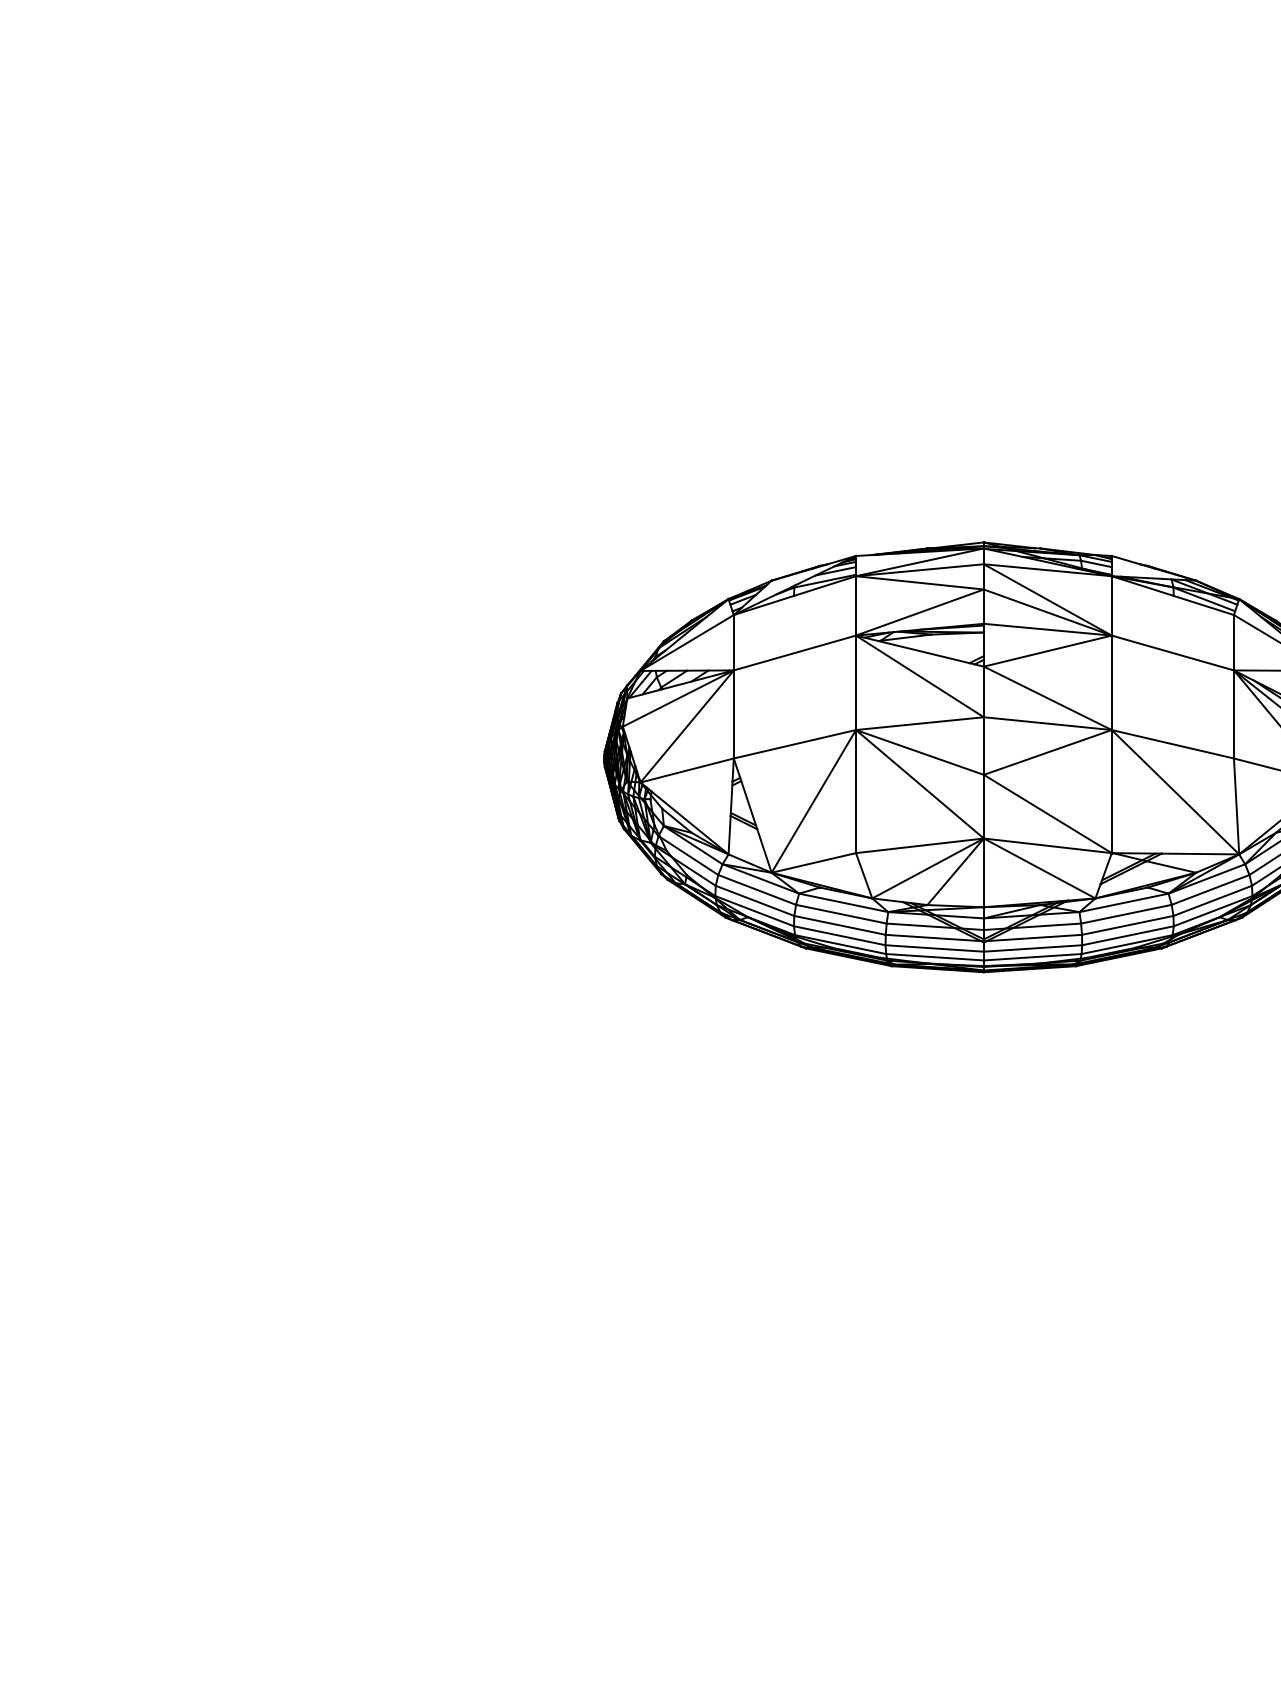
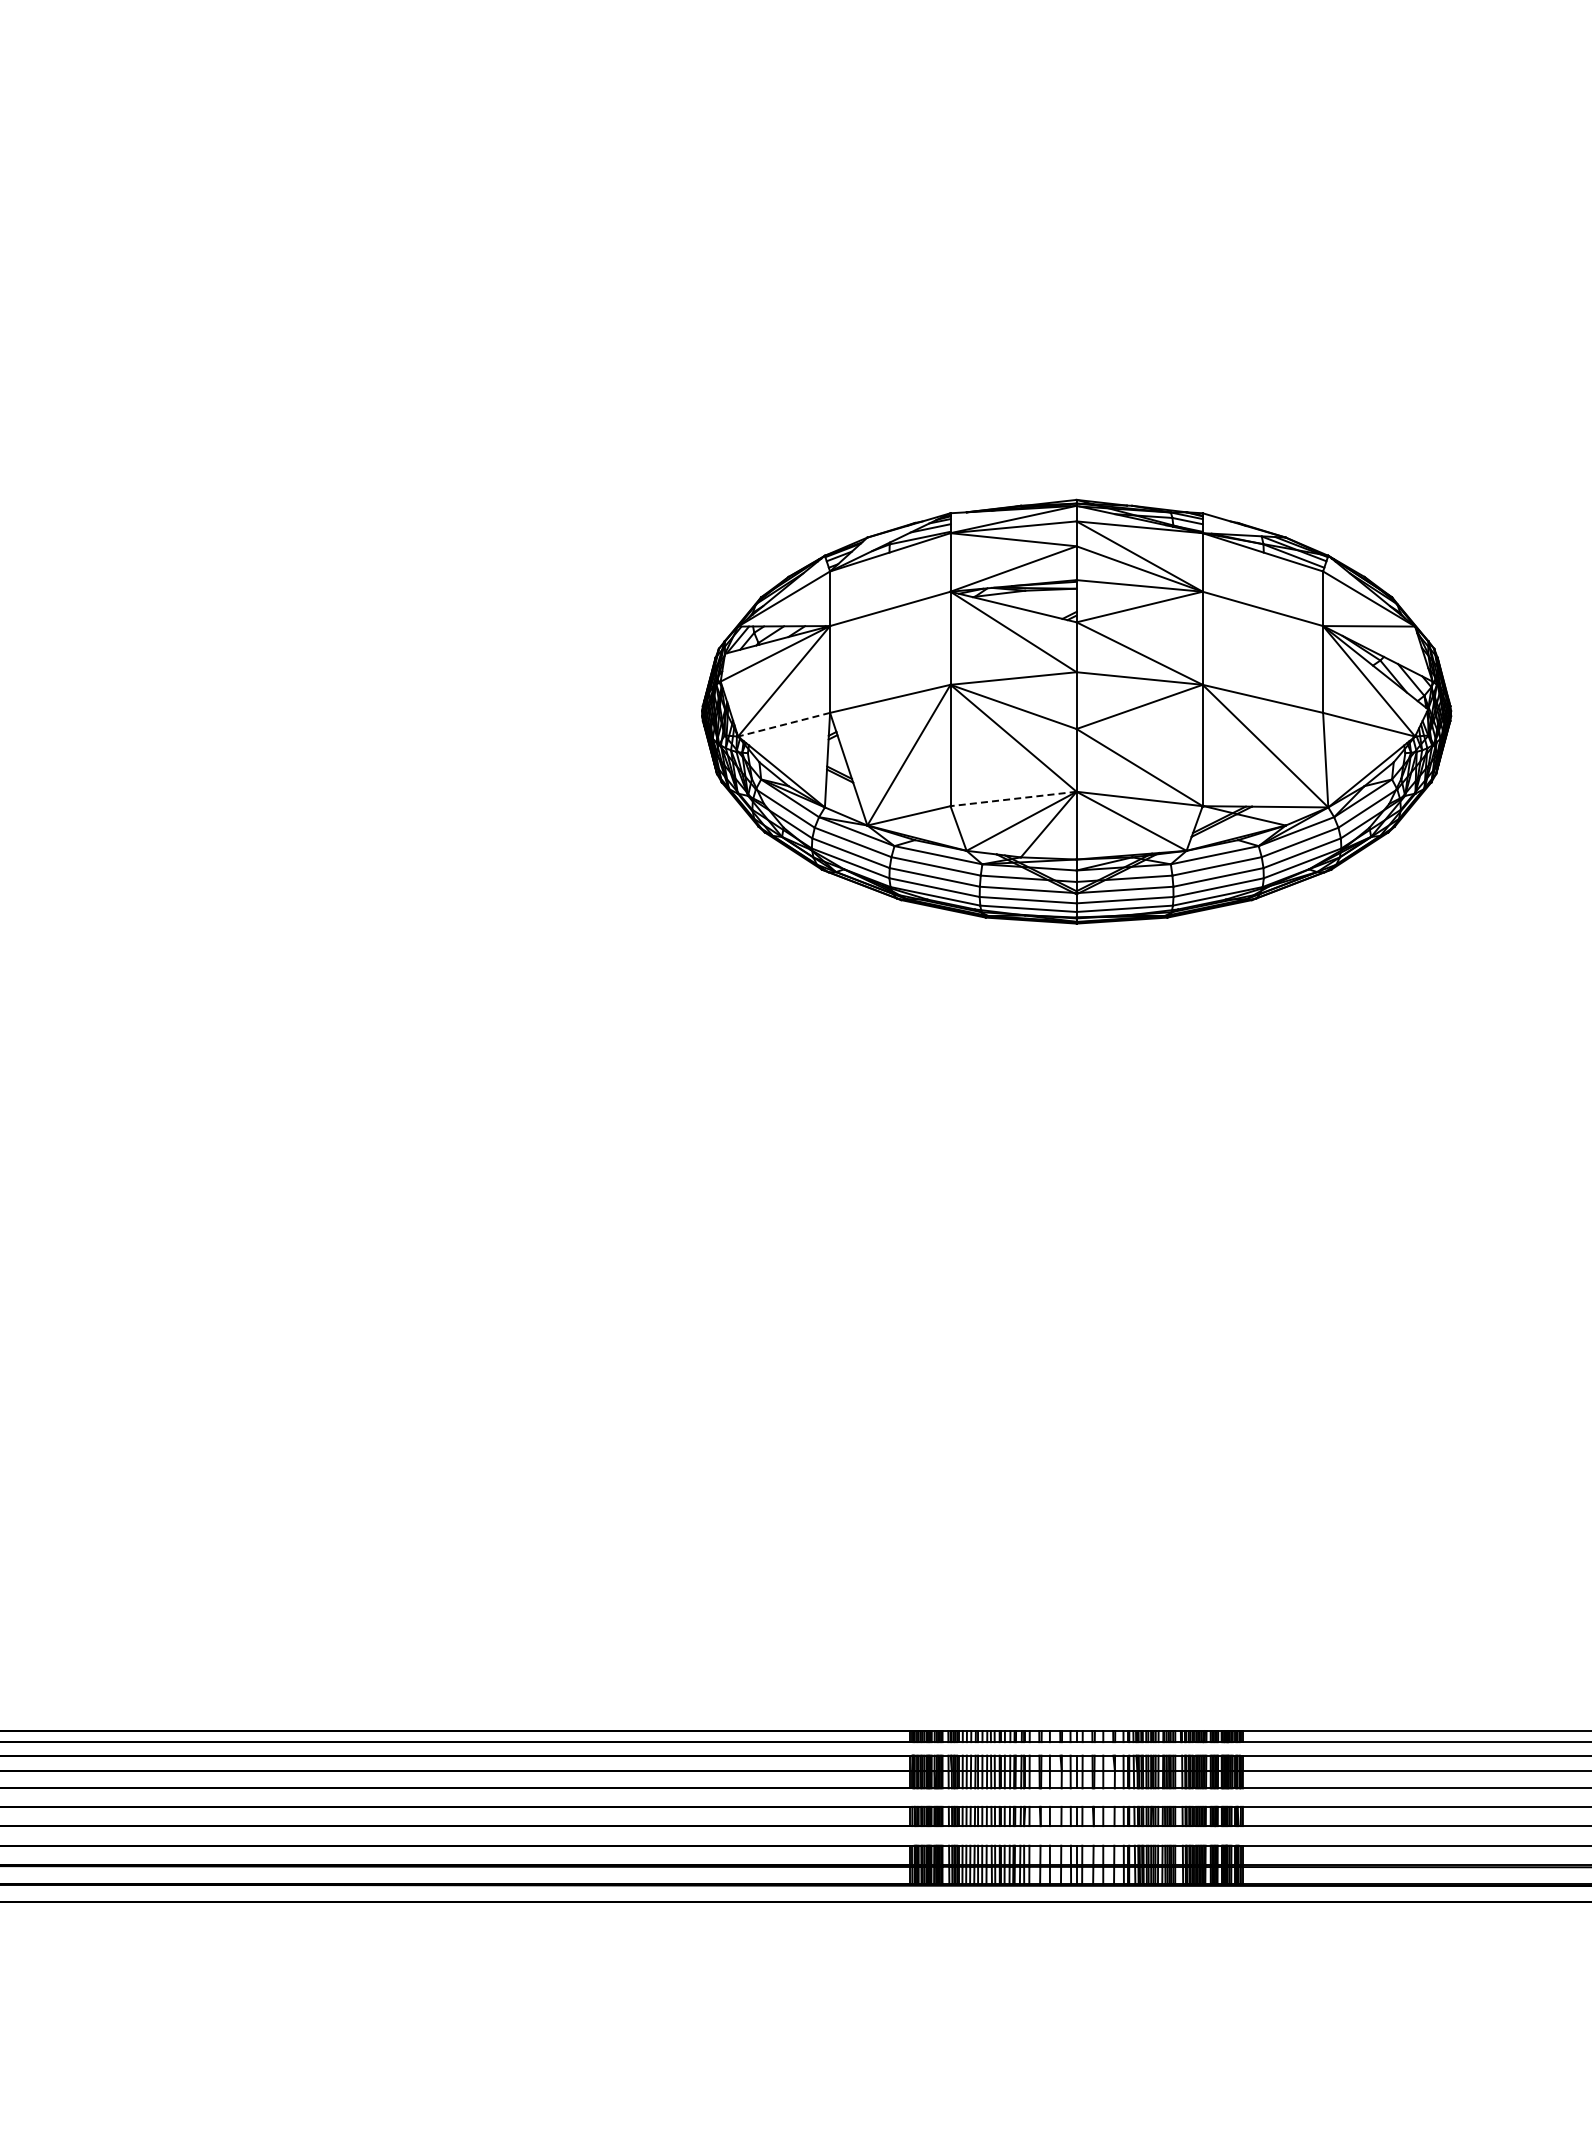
line: (686, 770) -> (783, 724), solid -> dashed
line: (919, 846) -> (1013, 799), solid -> dashed

